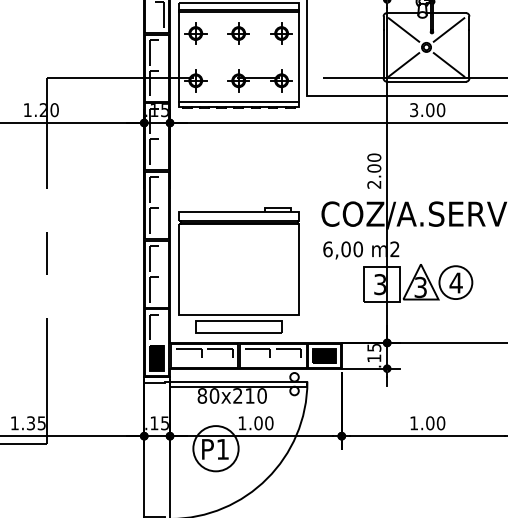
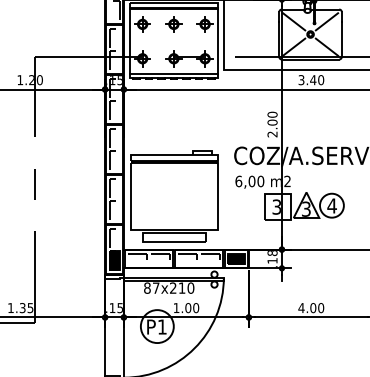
text: (430, 110) -> (313, 80), 3.00 -> 3.40
text: (374, 348) -> (272, 253), .15 -> .18
text: (213, 395) -> (155, 287), 80x210 -> 87x210
text: (414, 422) -> (301, 307), 1.00 -> 4.00

